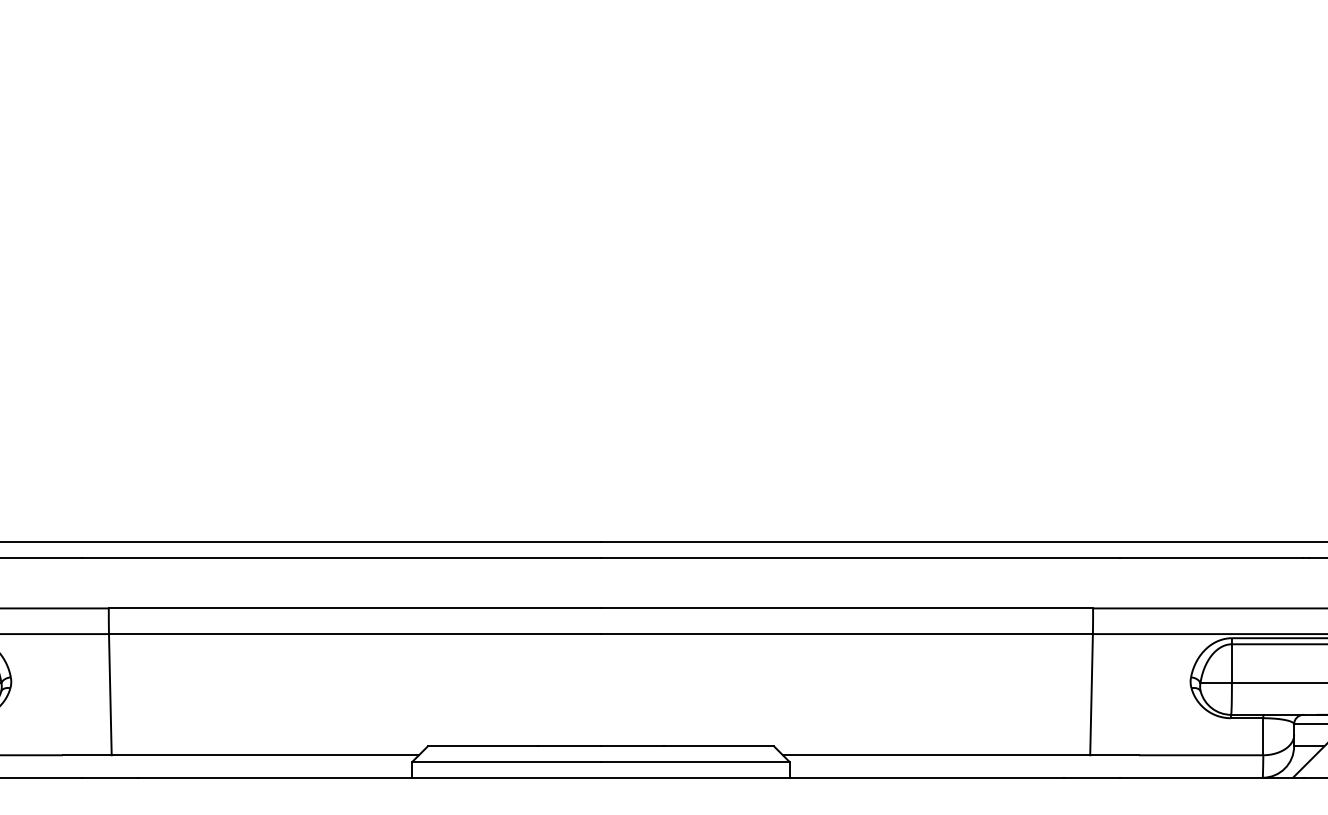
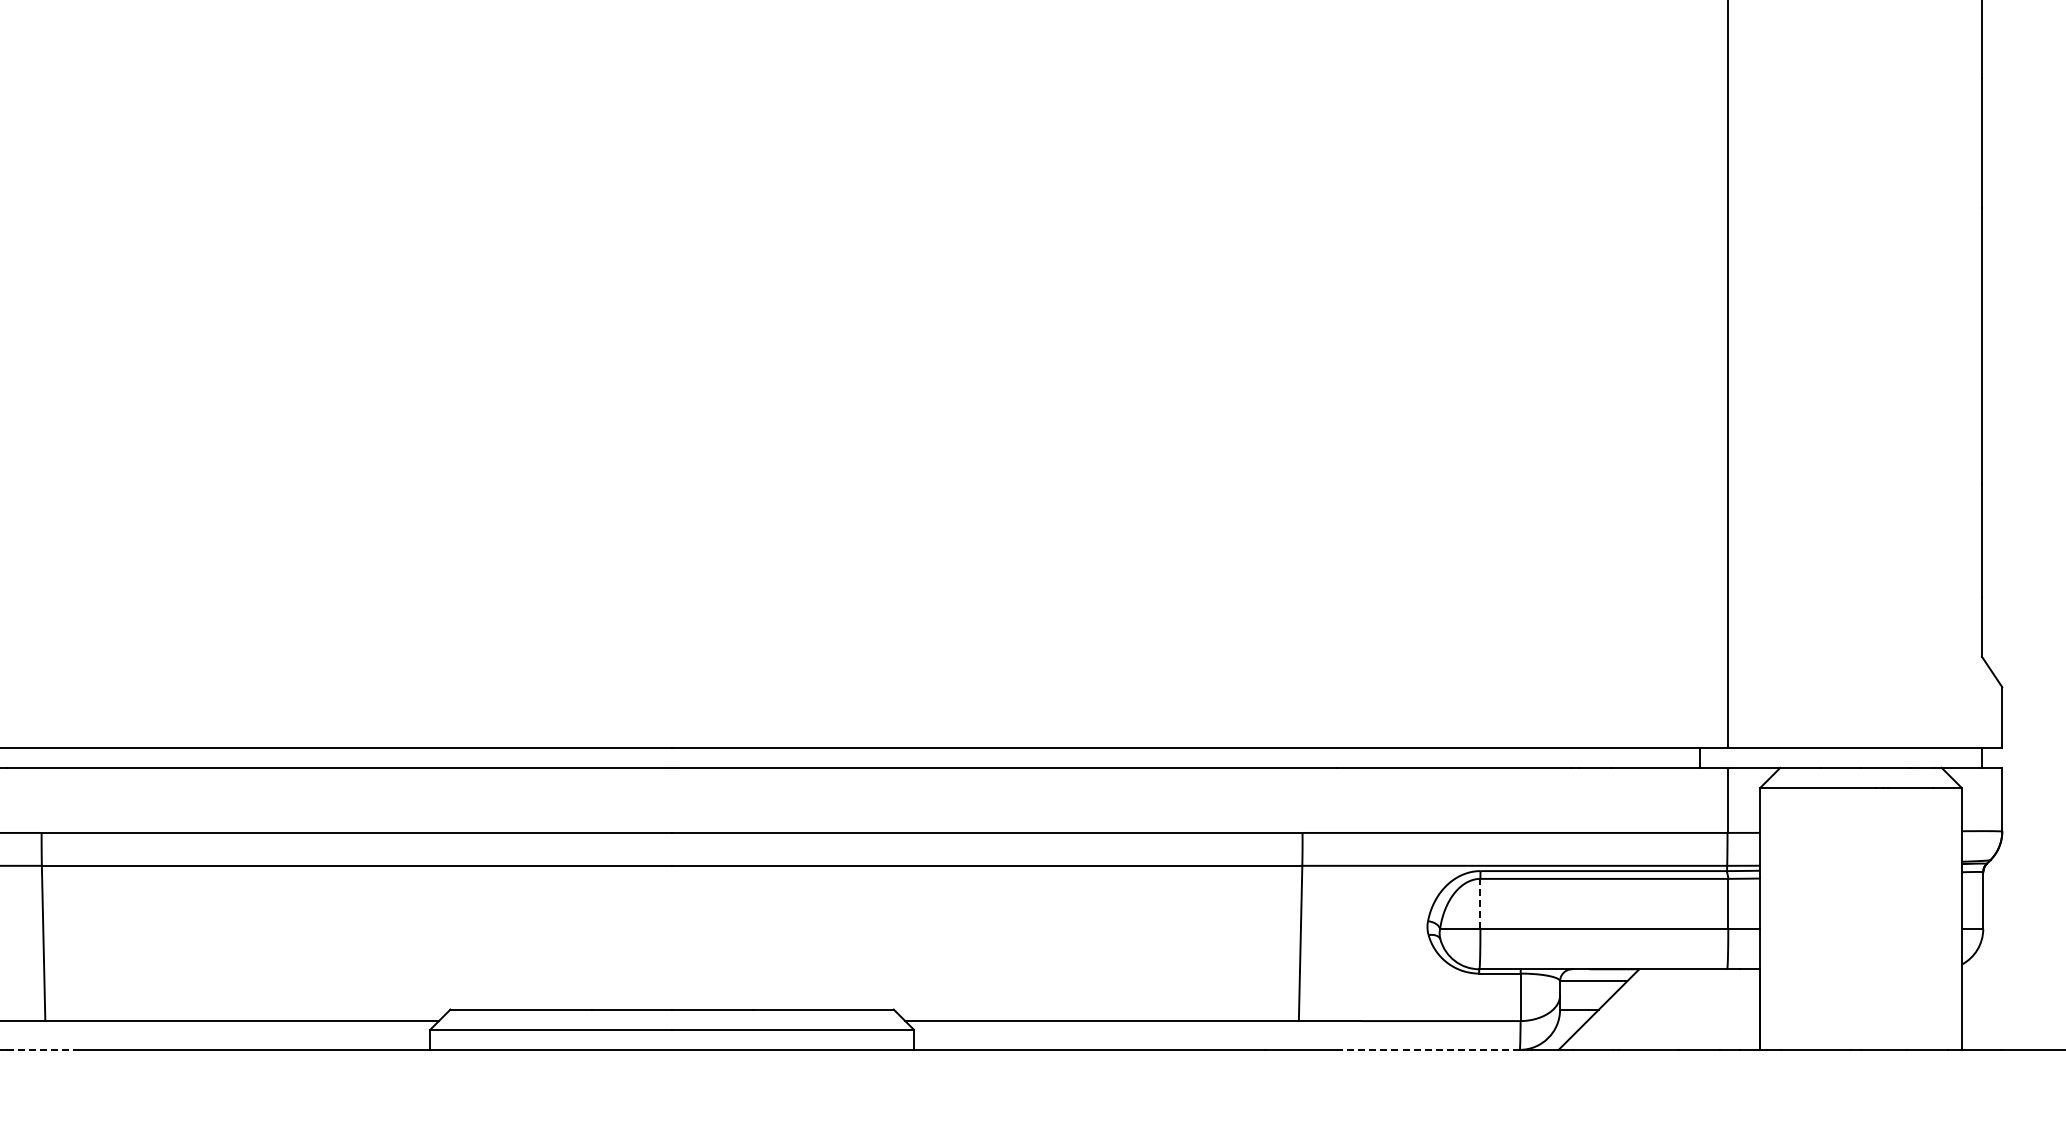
line: (1231, 663) -> (1480, 903), solid -> dashed
line: (110, 777) -> (43, 1049), solid -> dashed
line: (1190, 777) -> (1427, 1049), solid -> dashed

